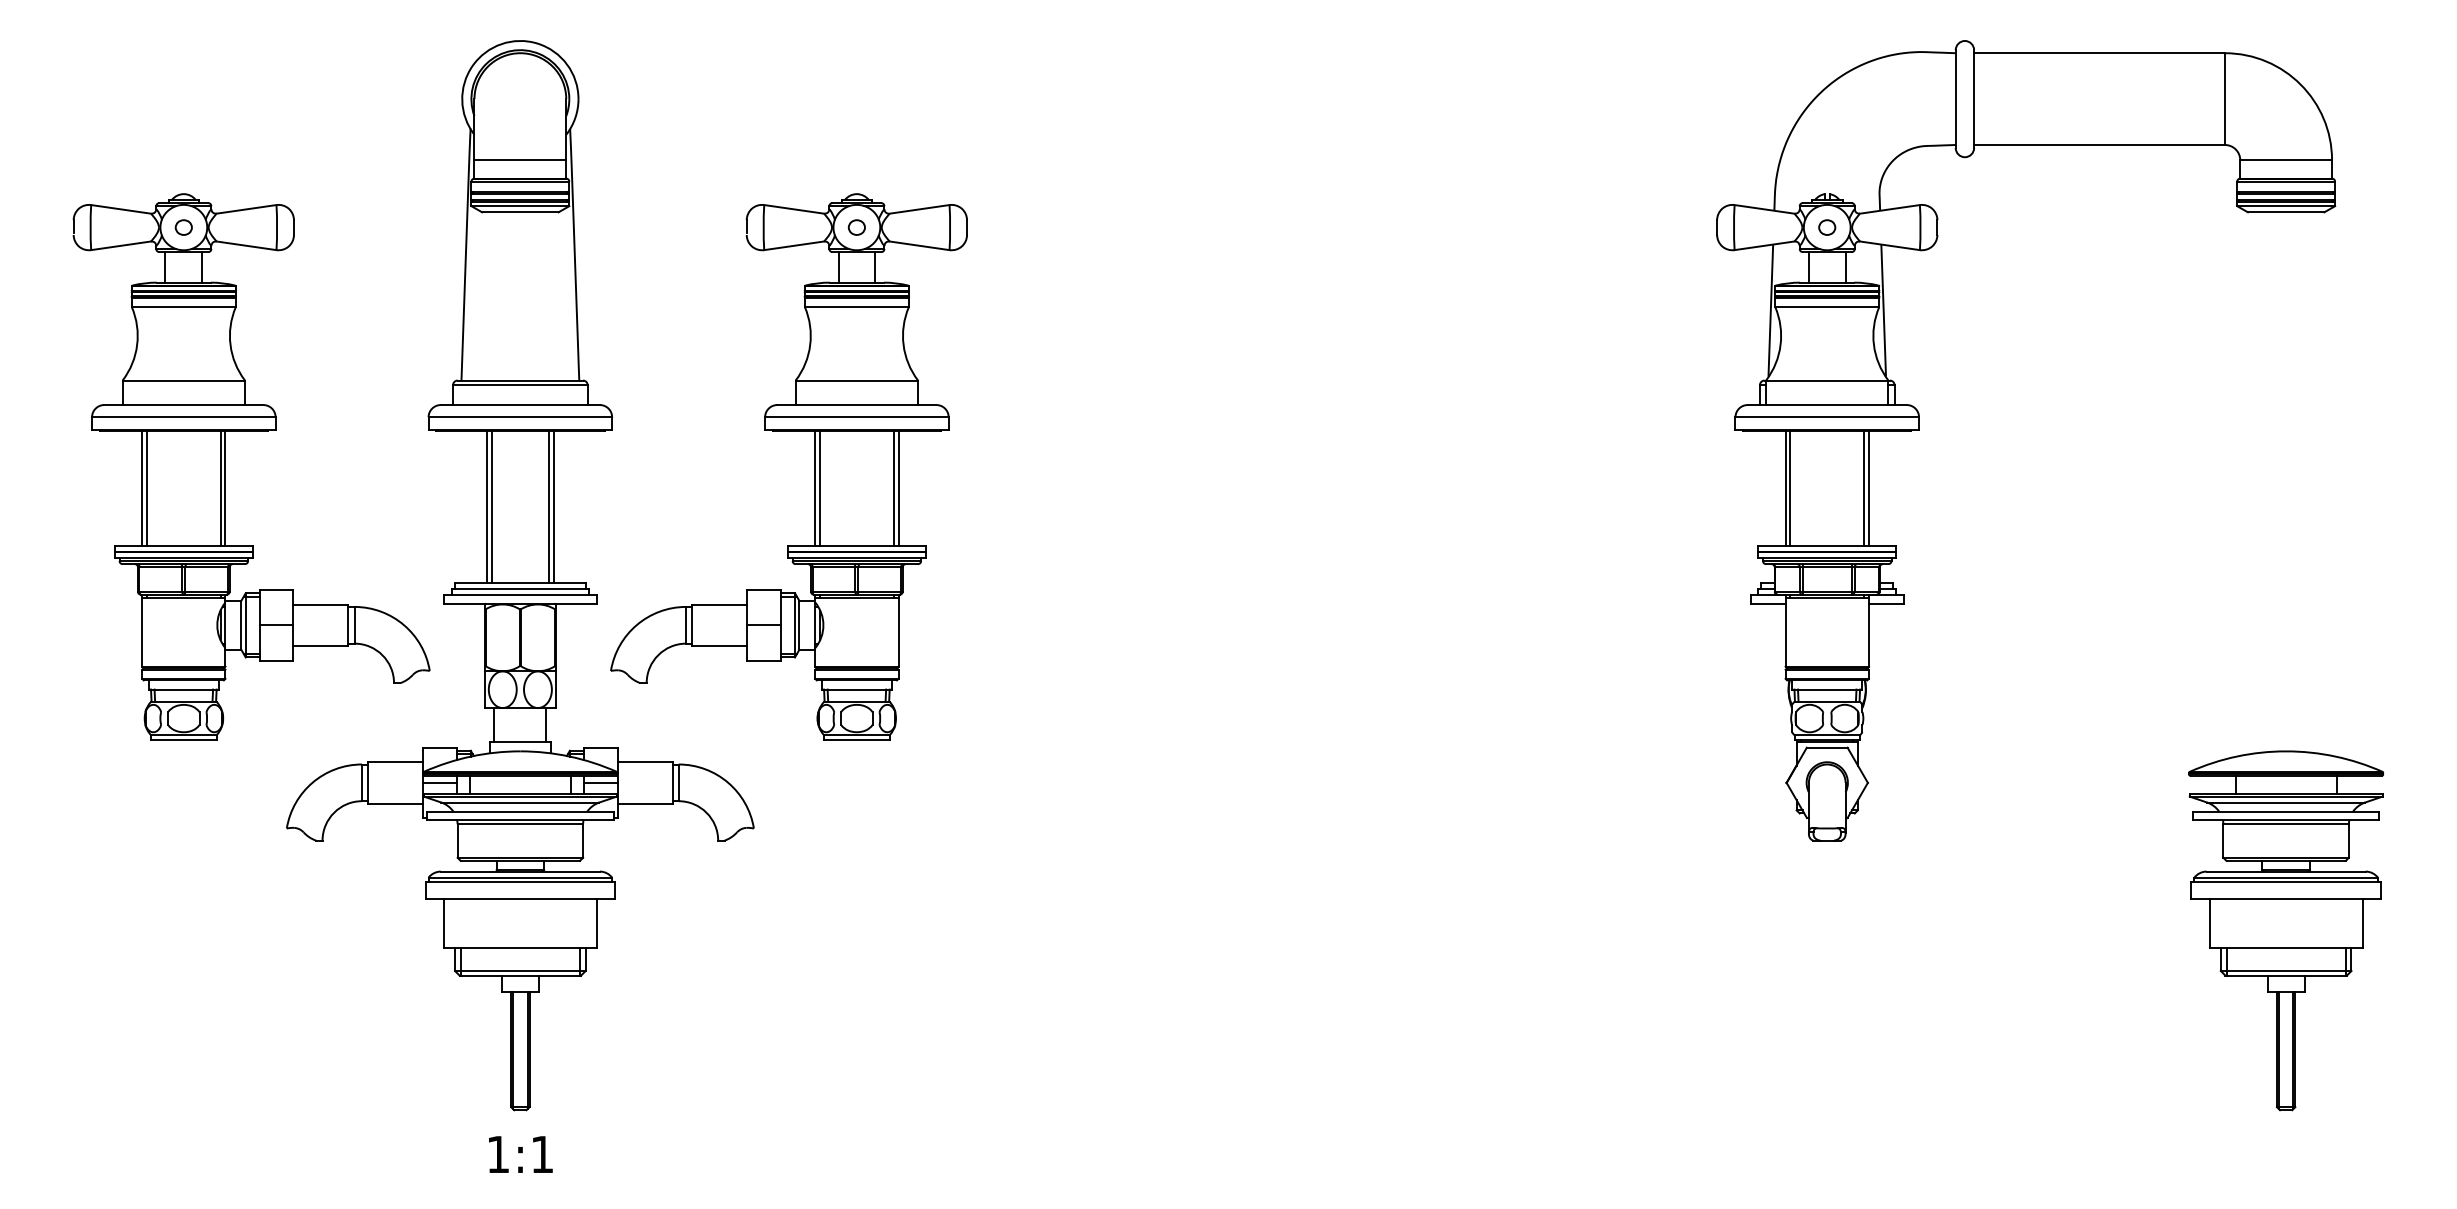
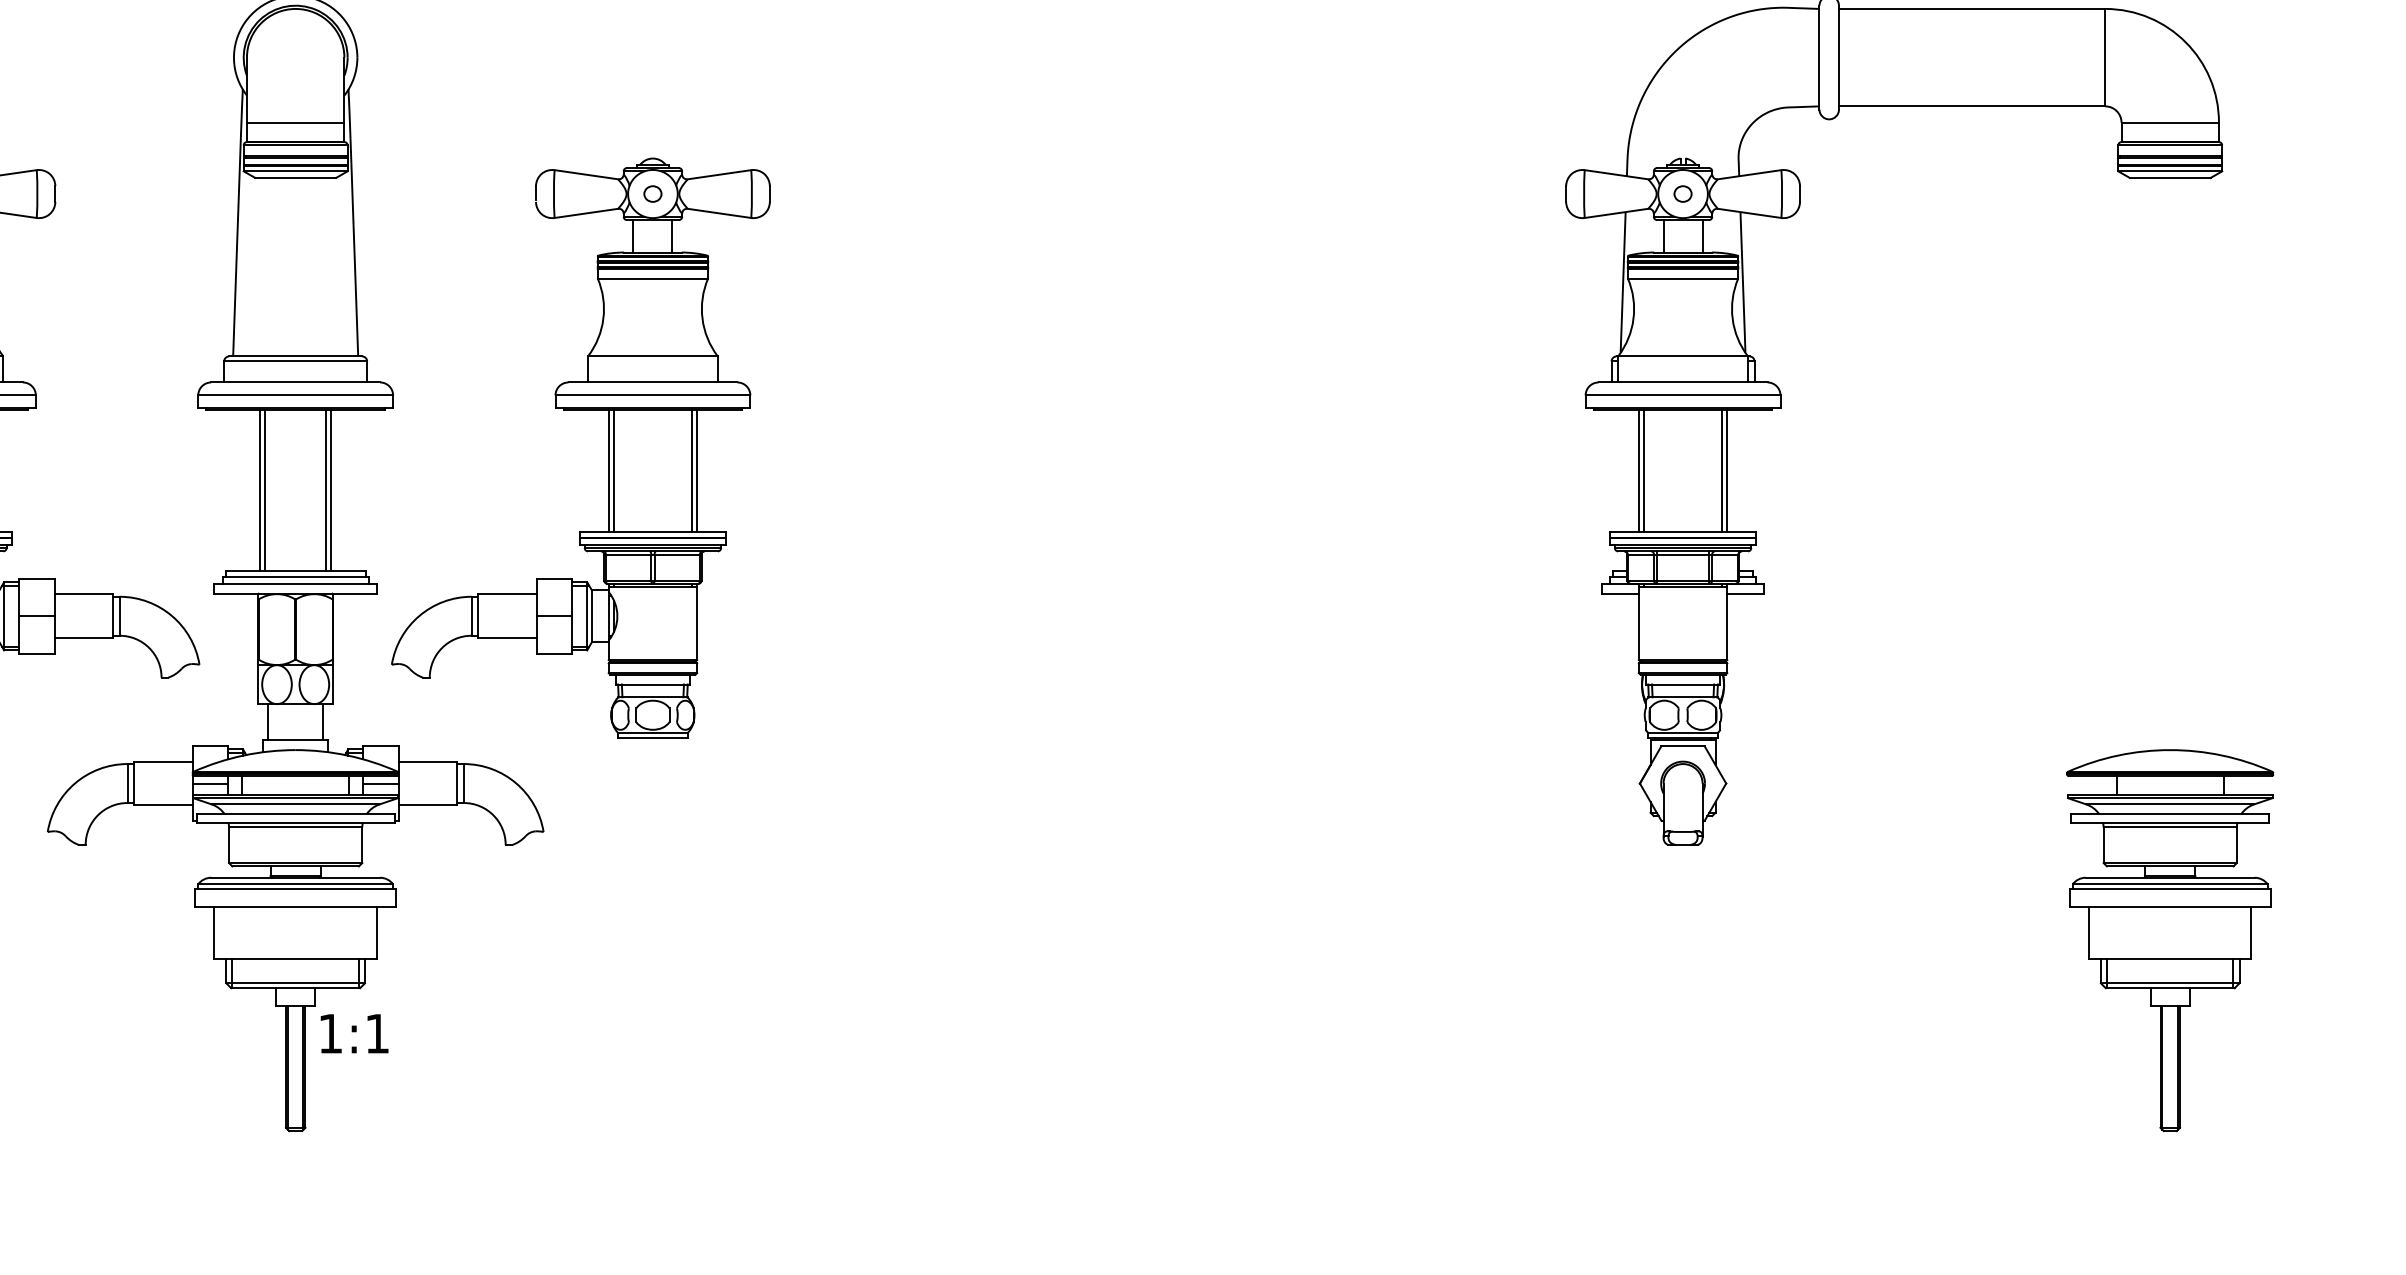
text: (520, 1154) -> (354, 1033), moved

